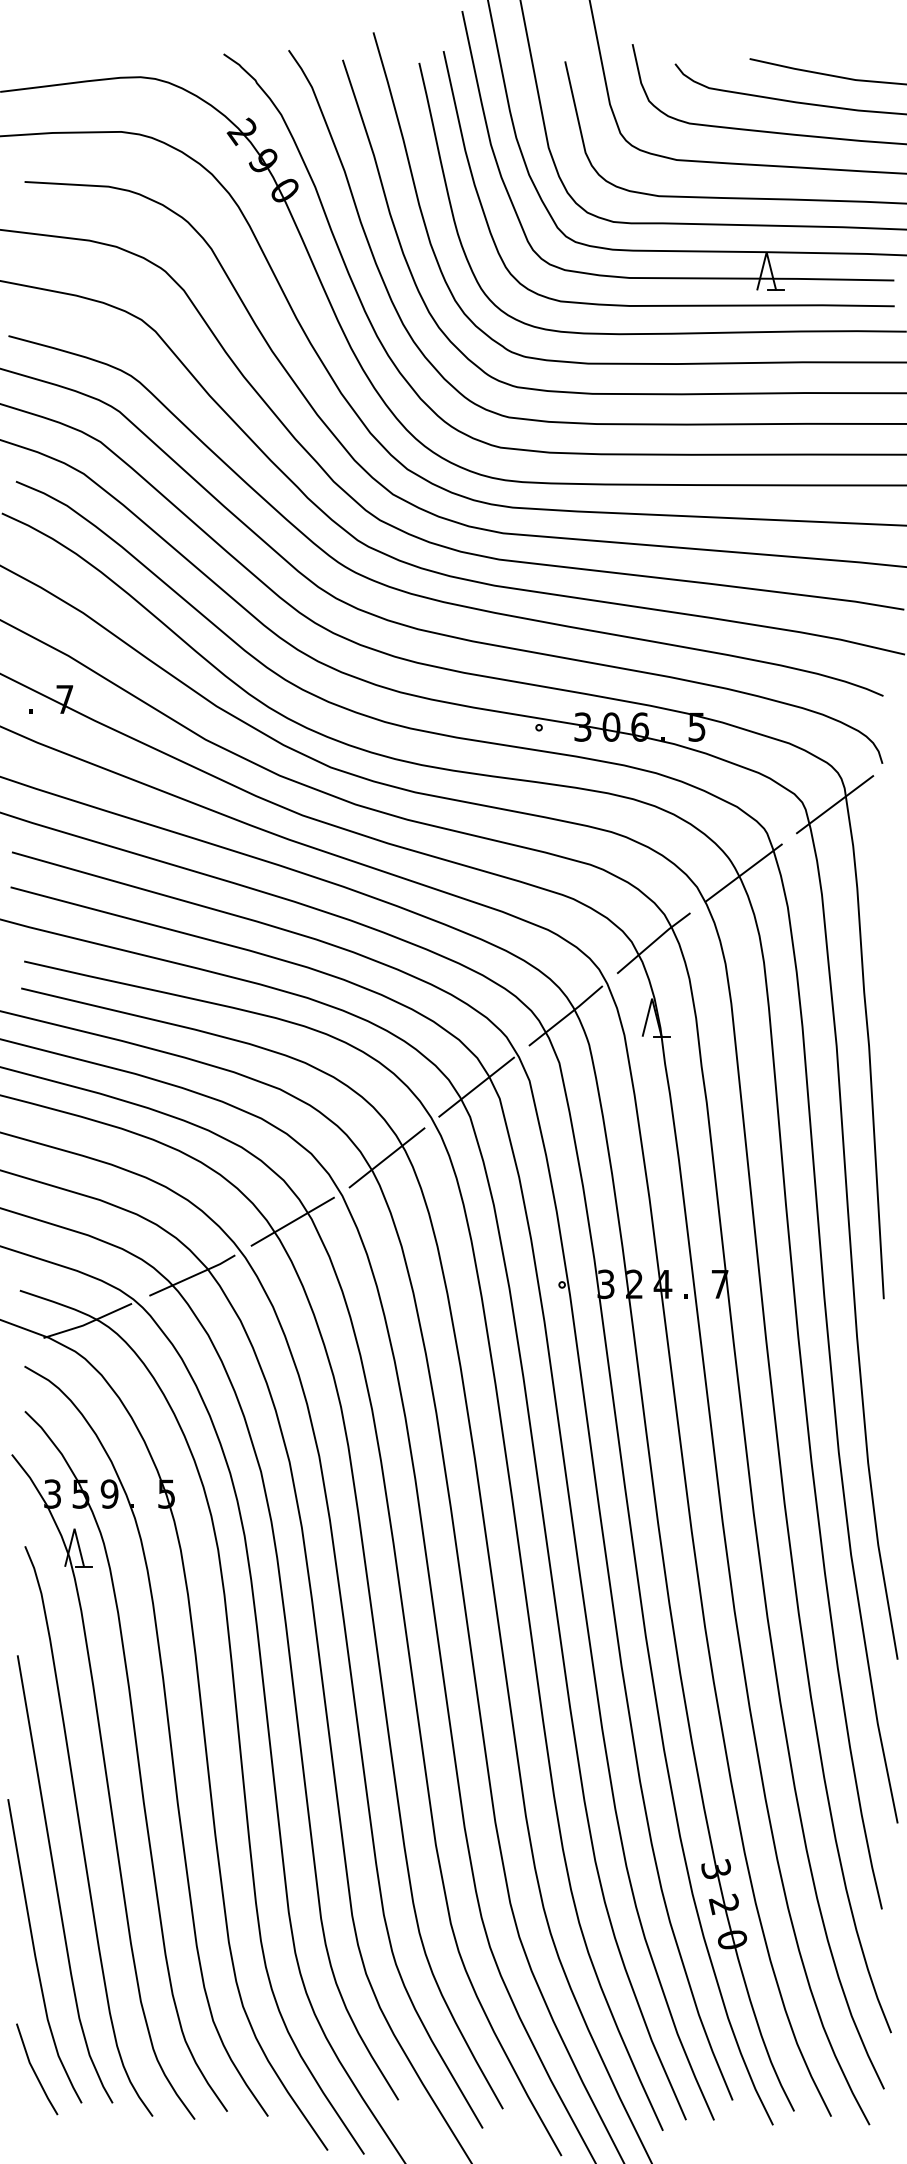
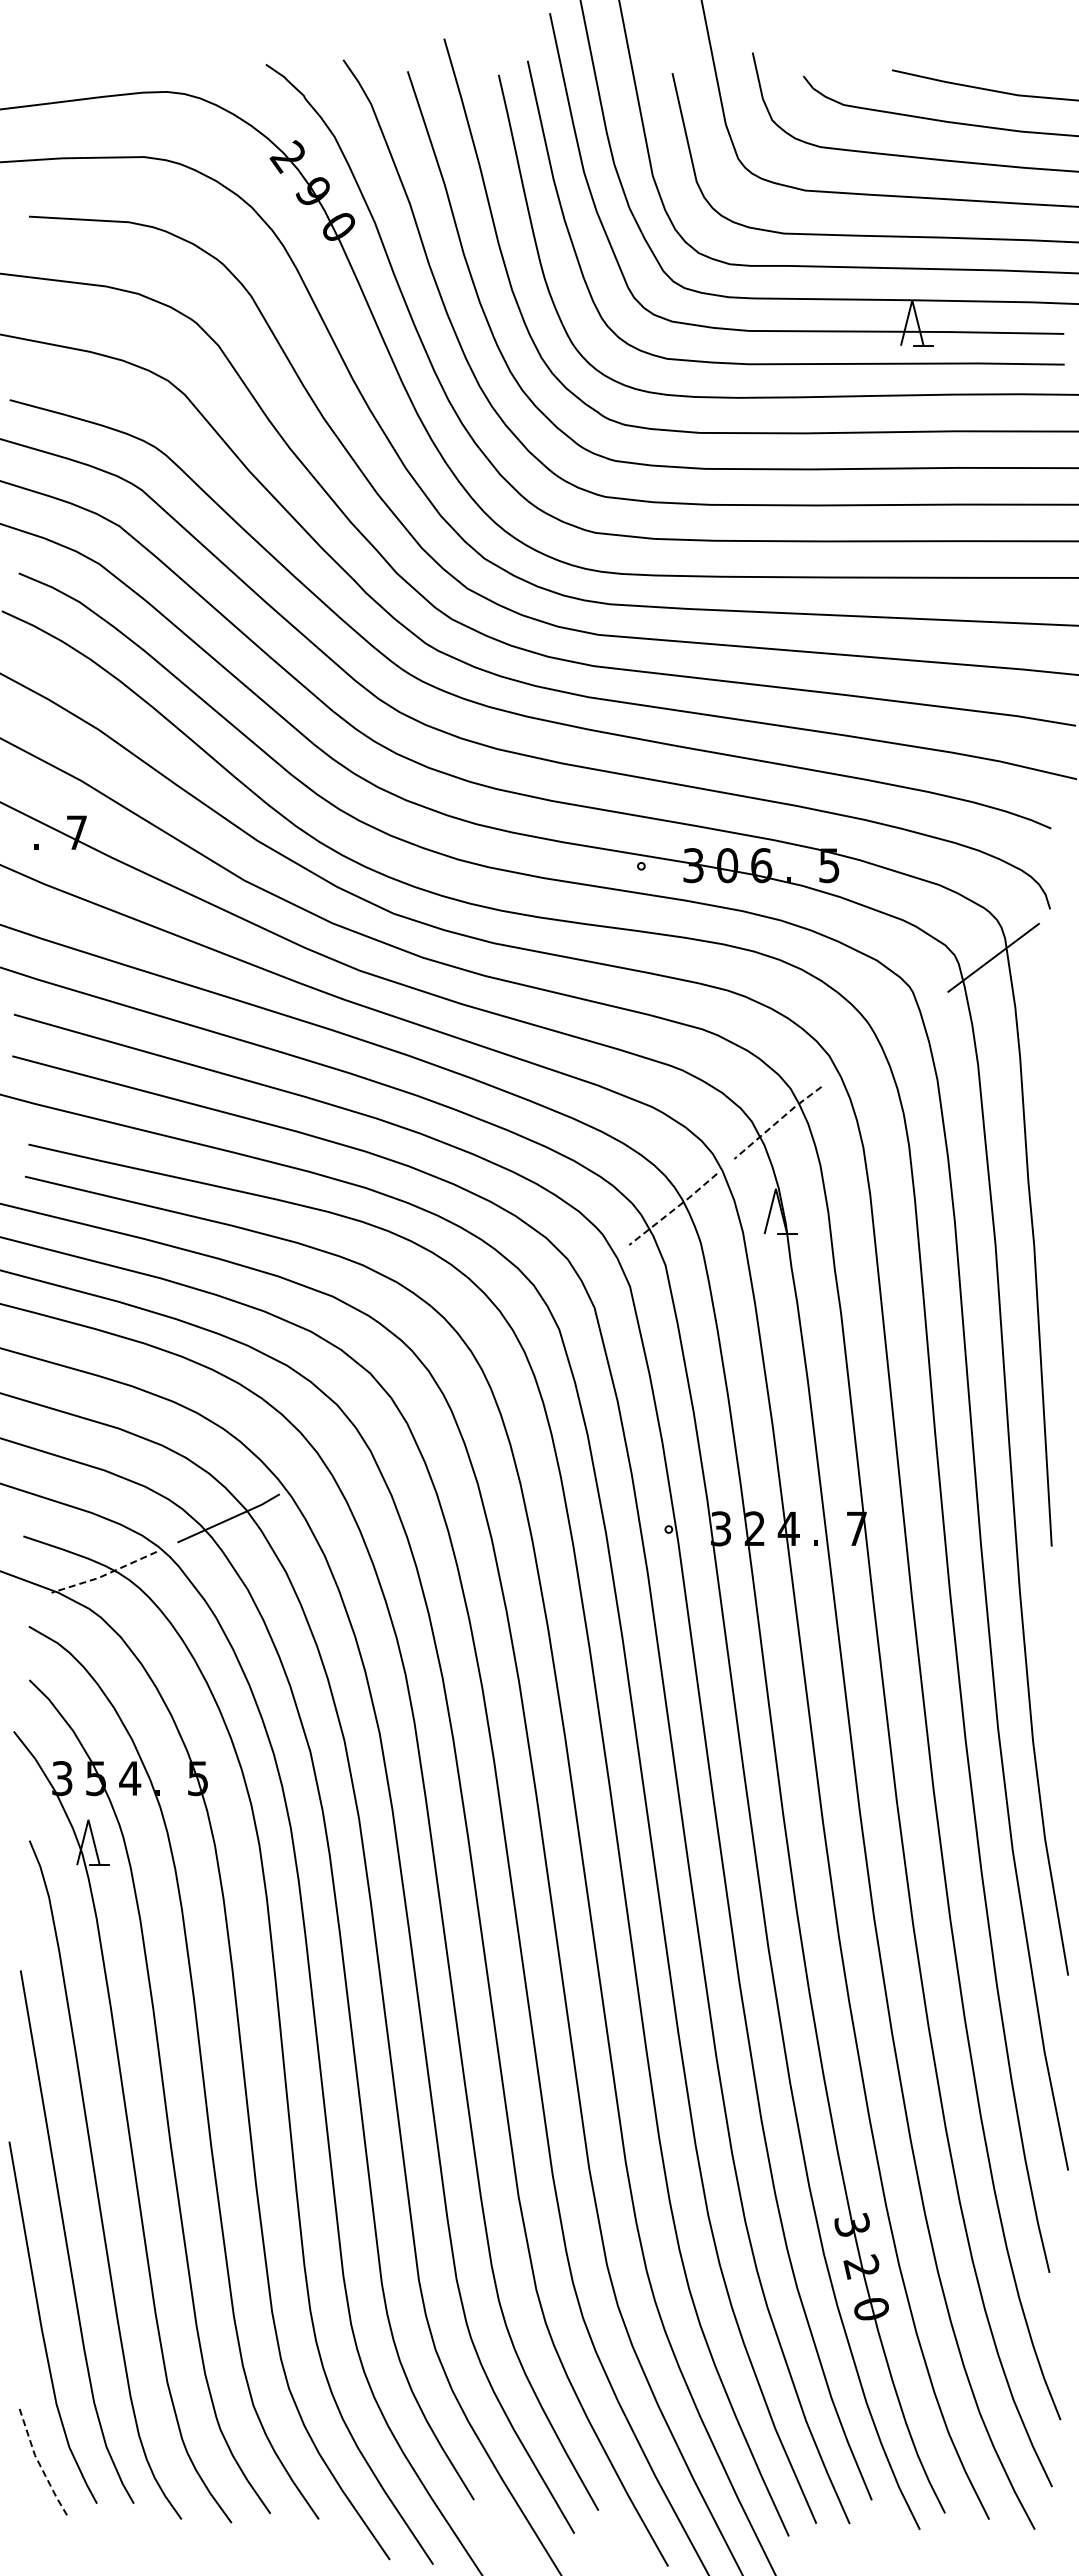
line: (743, 873) -> (884, 1039), removed
line: (653, 942) -> (777, 1121), solid -> dashed
line: (566, 1016) -> (673, 1210), solid -> dashed
line: (476, 1087) -> (566, 1294), removed
line: (387, 1158) -> (460, 1378), removed
line: (293, 1221) -> (348, 1453), removed
line: (88, 1323) -> (104, 1575), solid -> dashed
text: (109, 1494) -> (130, 1778), 9 -> 4
line: (34, 2071) -> (40, 2465), solid -> dashed

